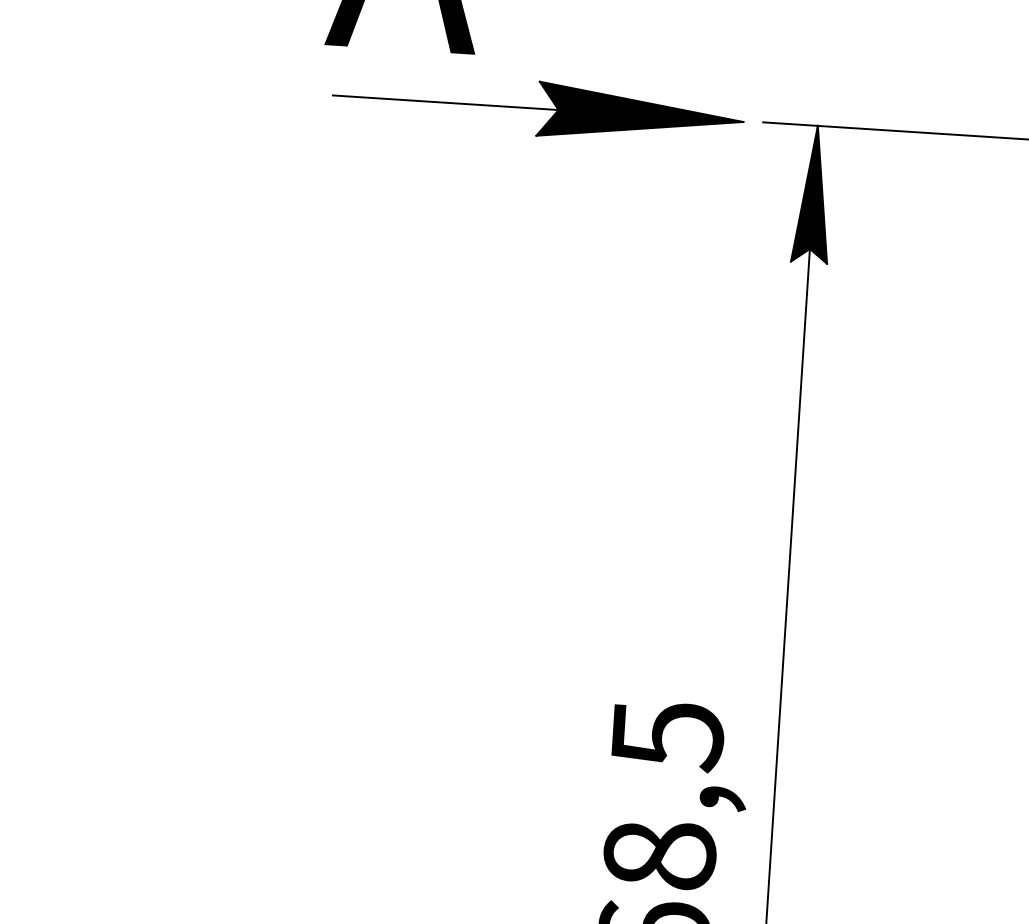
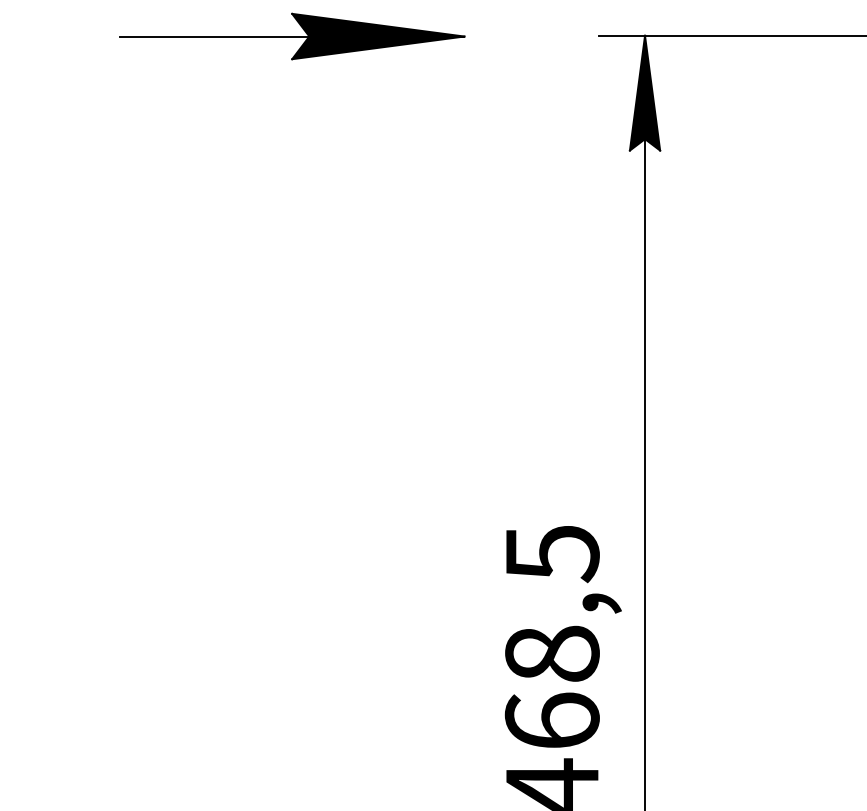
part: (538, 108) -> (292, 36), moved

